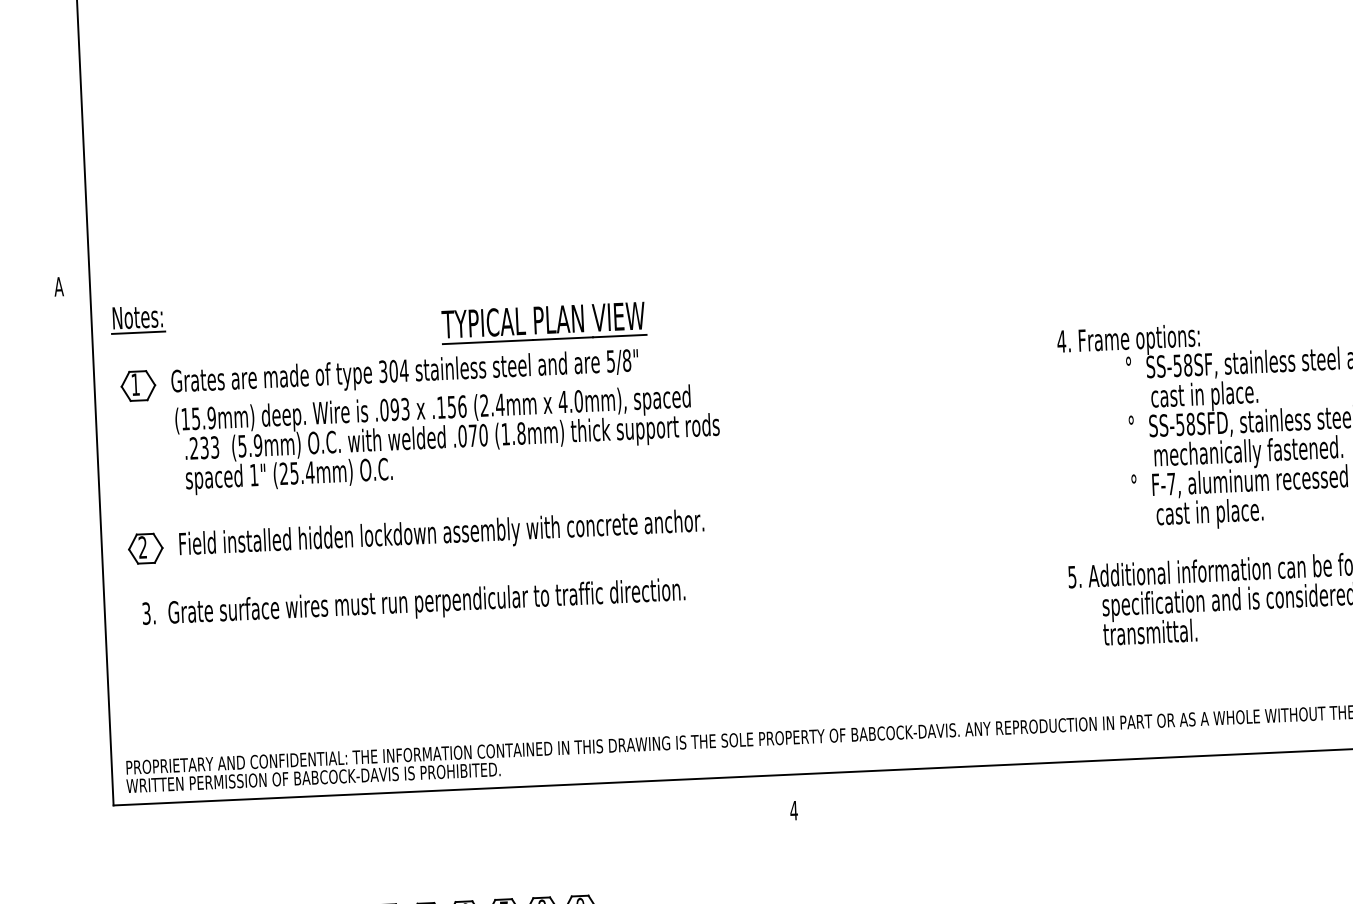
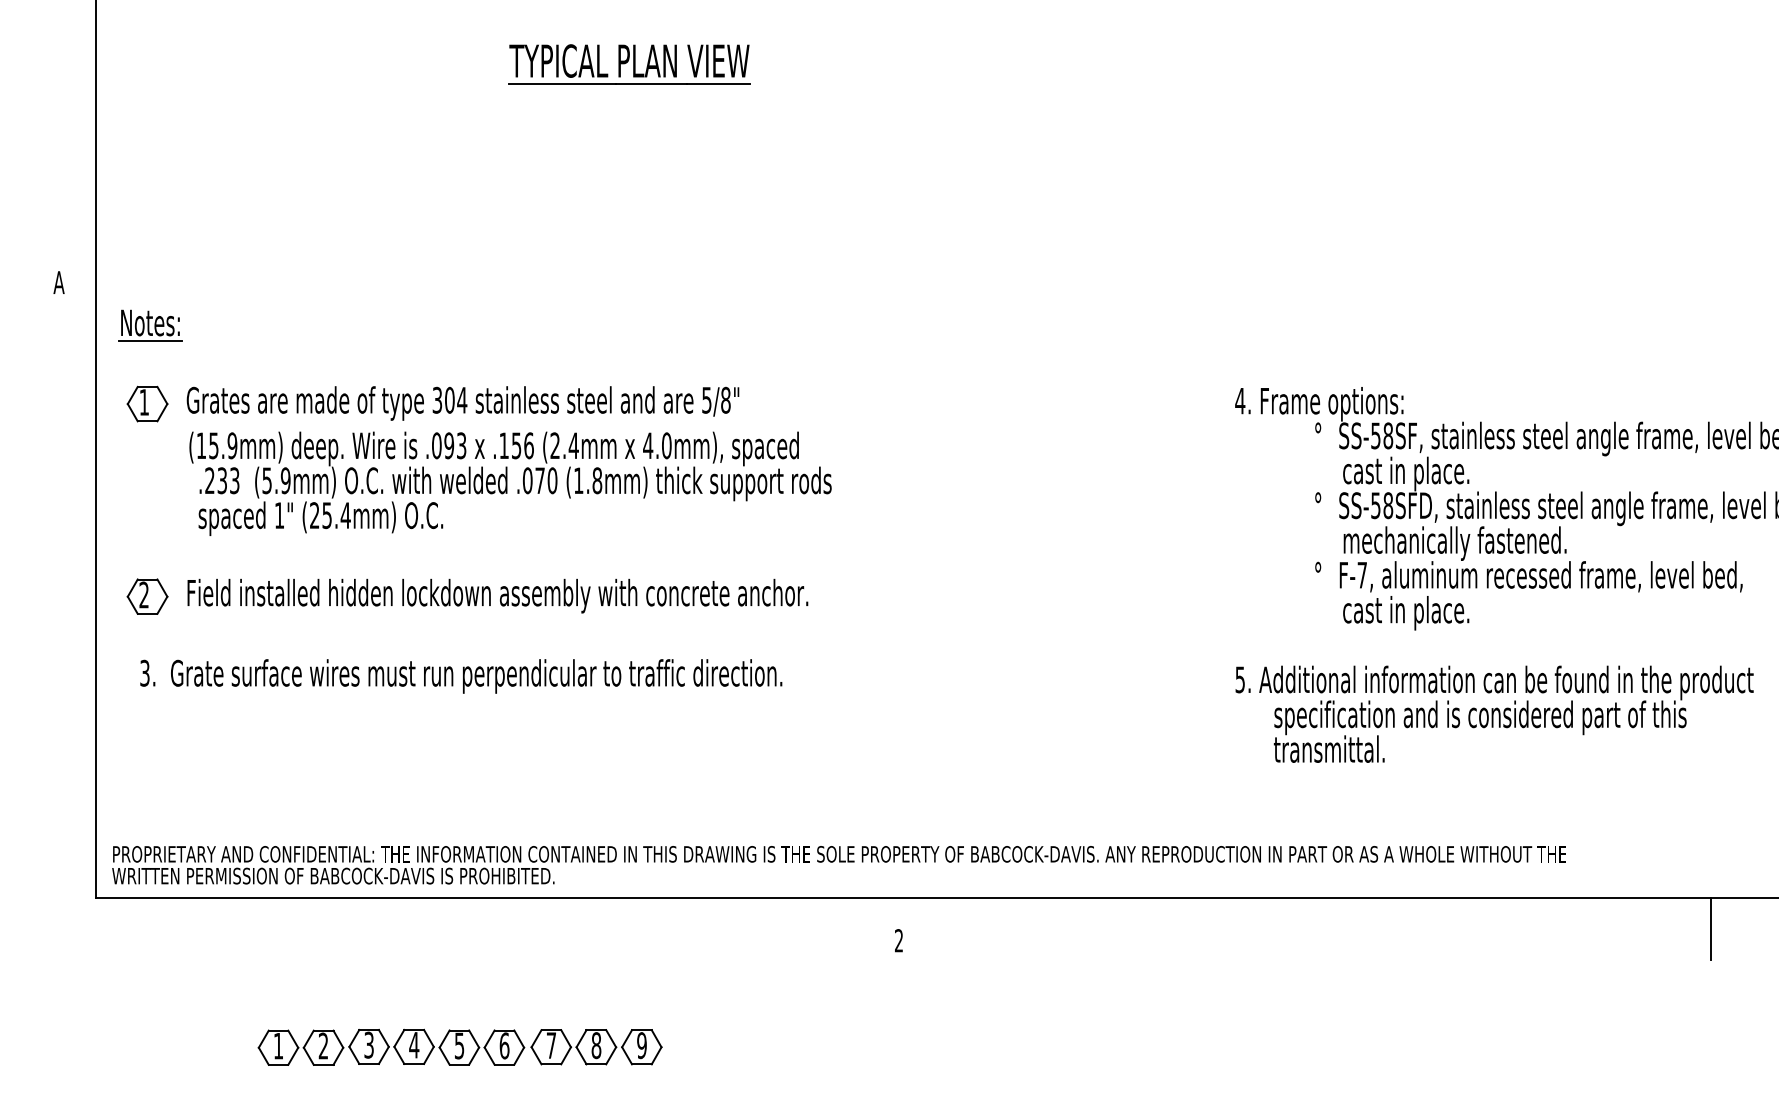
part: (543, 323) -> (629, 64), moved
text: (793, 810) -> (898, 940), 4 -> 2

